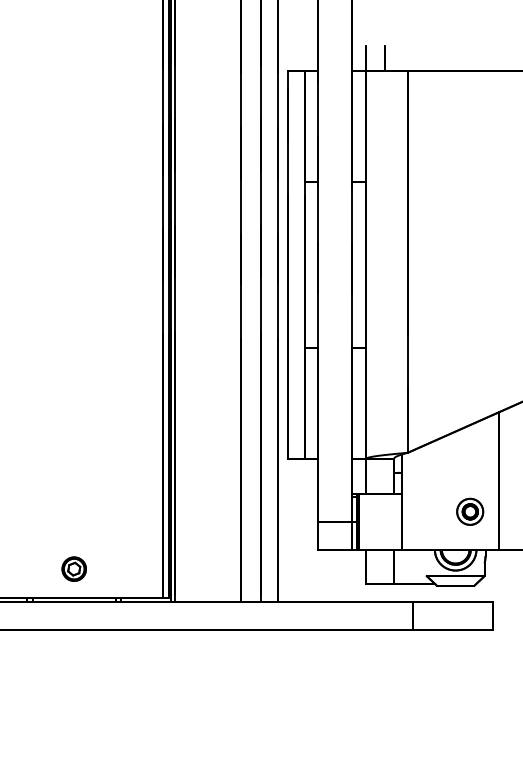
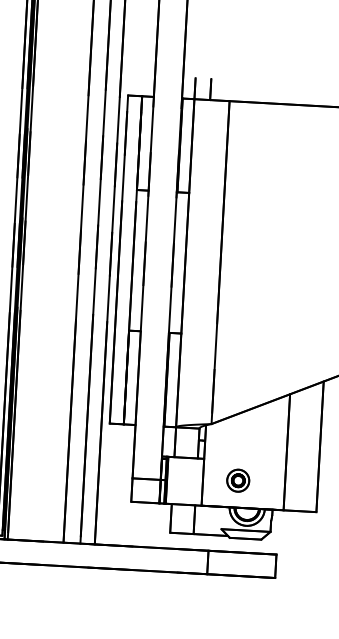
part: (470, 511) -> (238, 480), moved

